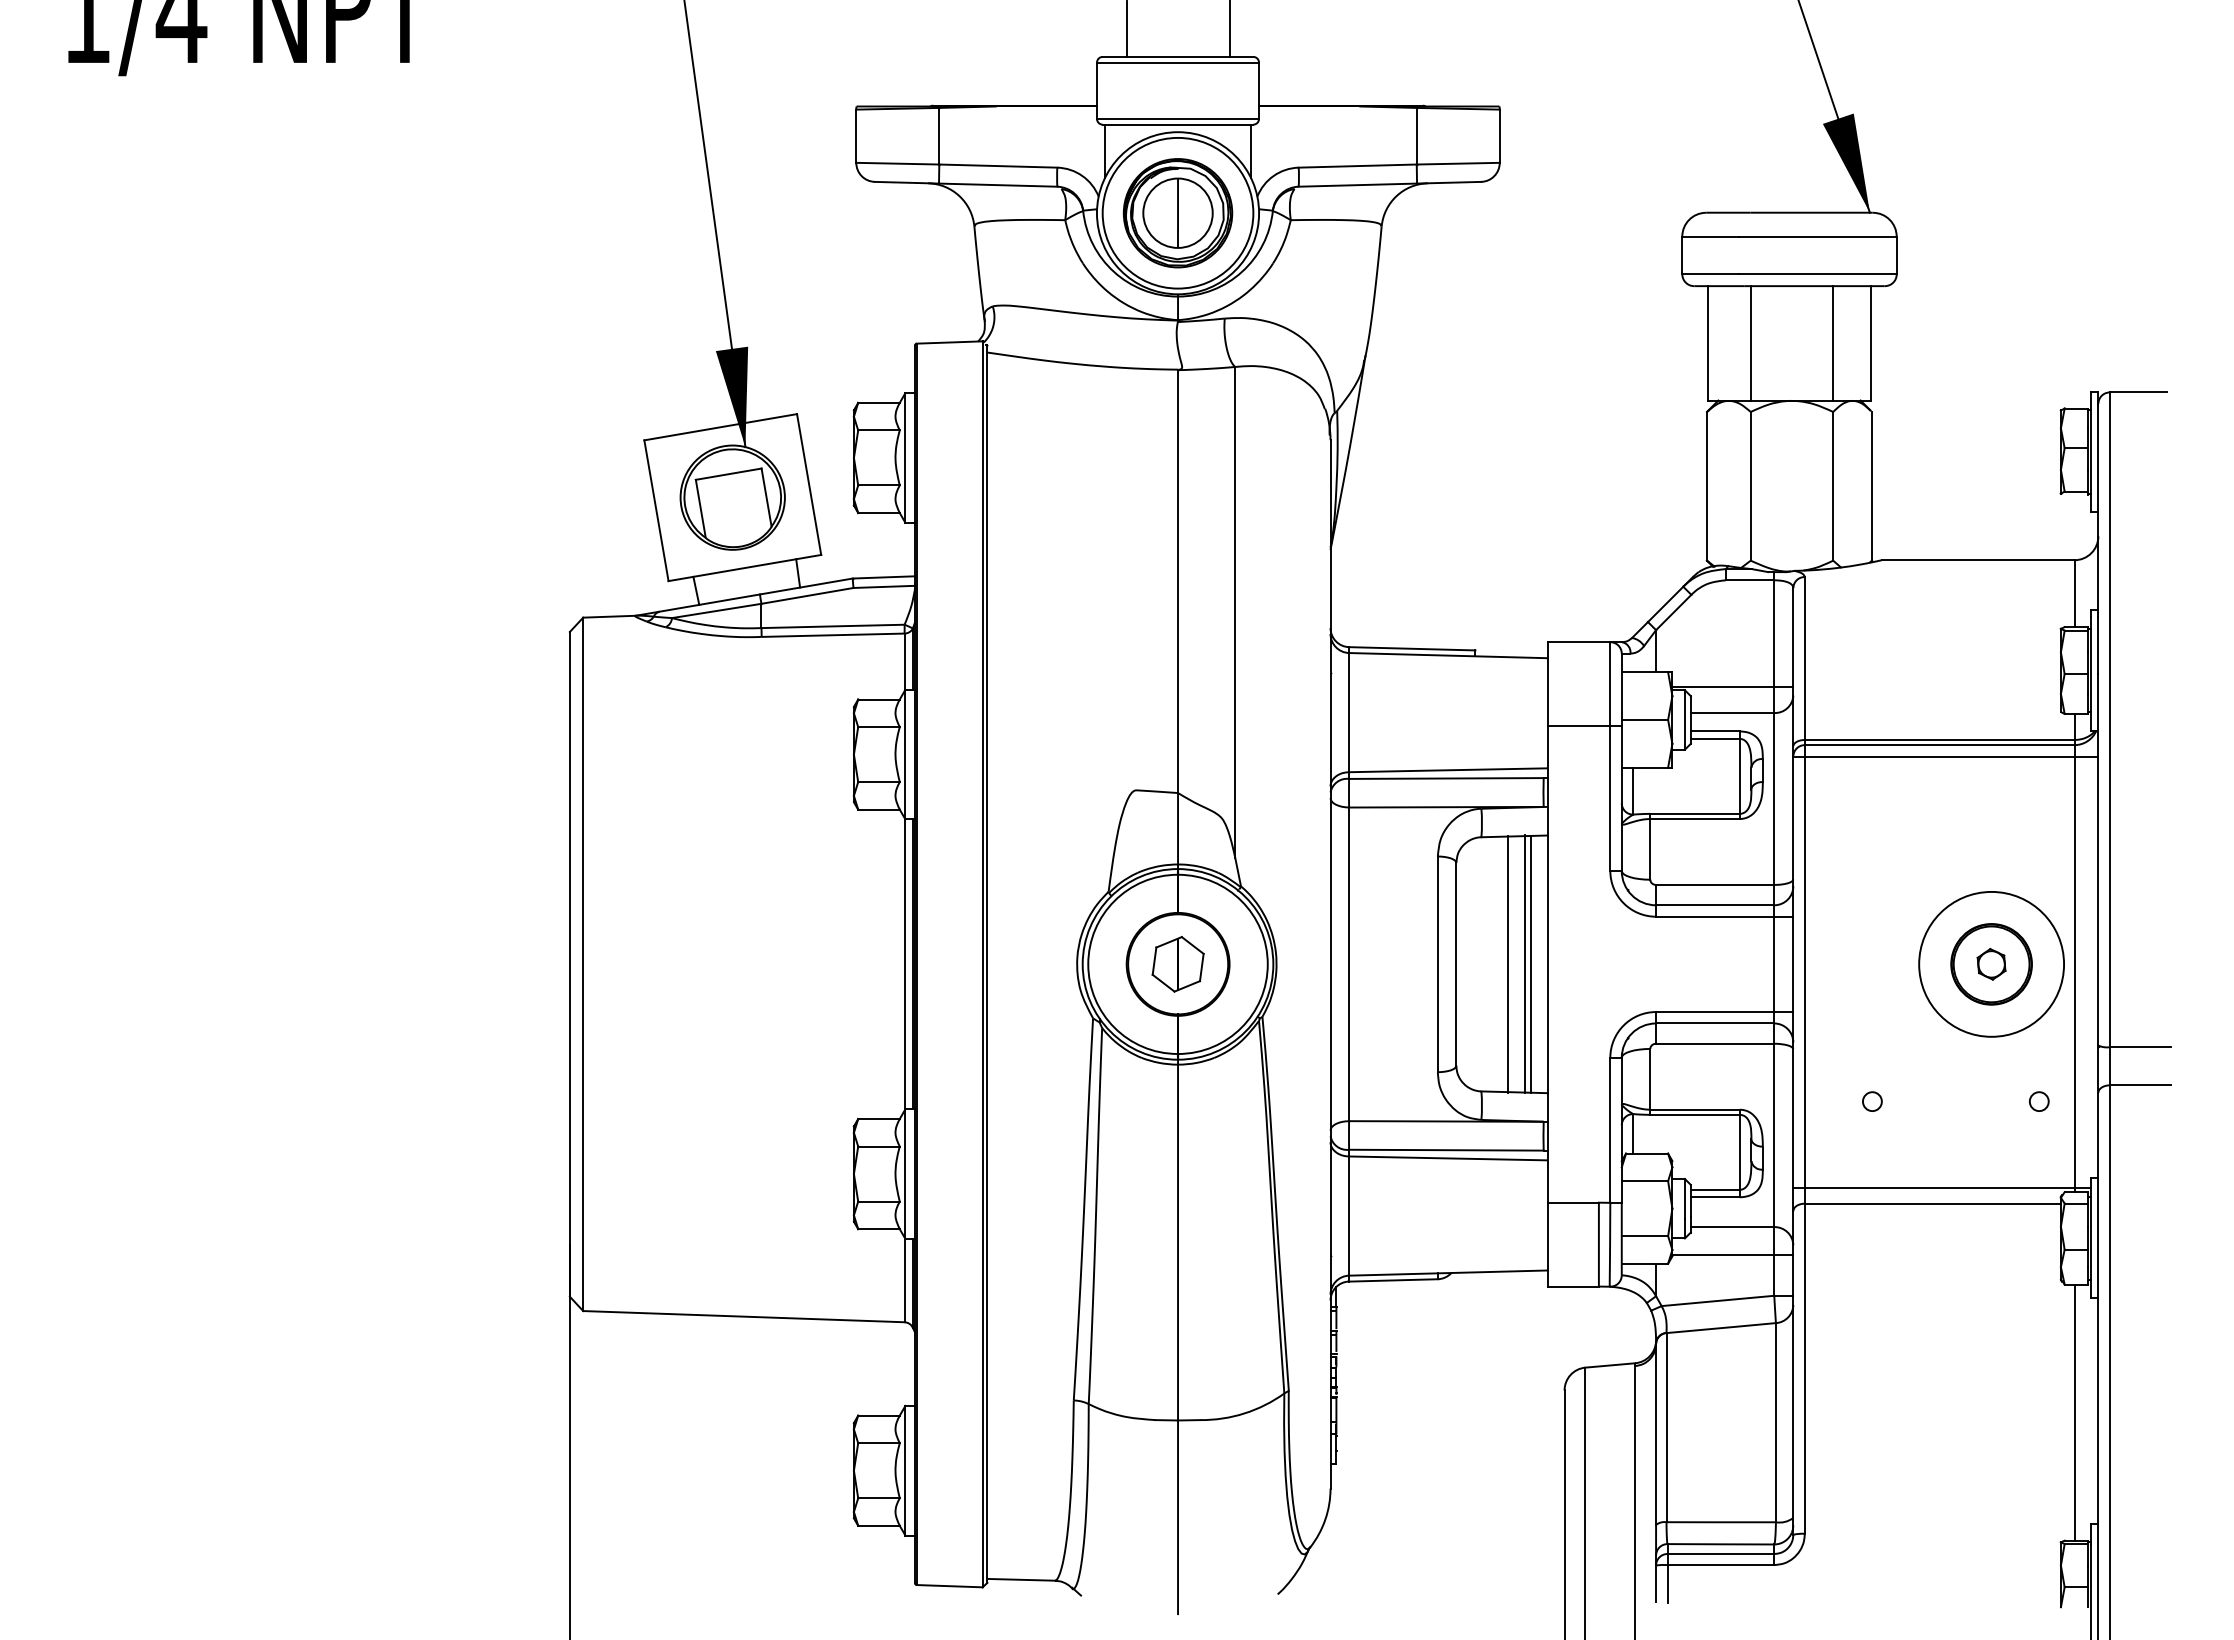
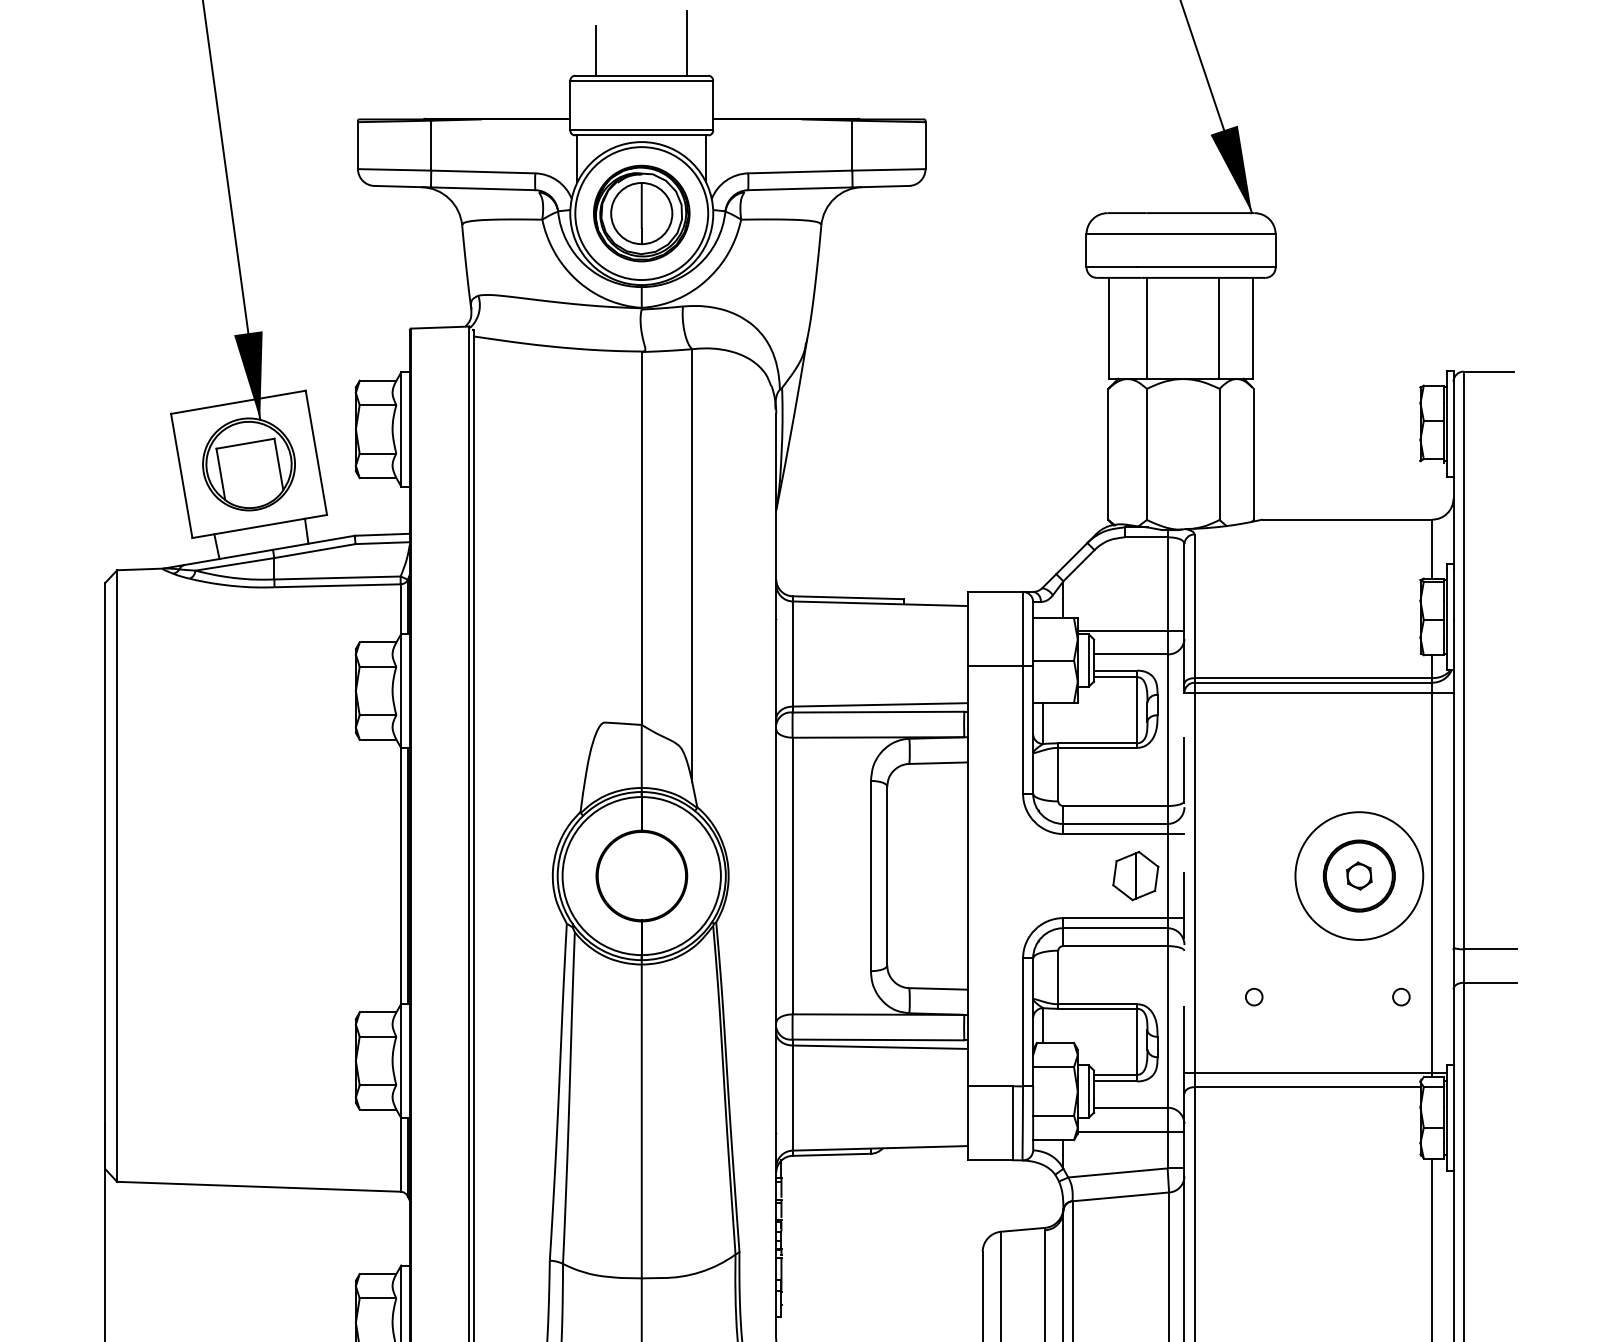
line: (1507, 963) -> (932, 875), removed
part: (1177, 964) -> (1135, 876), moved
line: (1524, 964) -> (947, 876), removed
line: (1530, 964) -> (952, 876), removed
line: (1793, 972) -> (1184, 883), solid -> dashed

